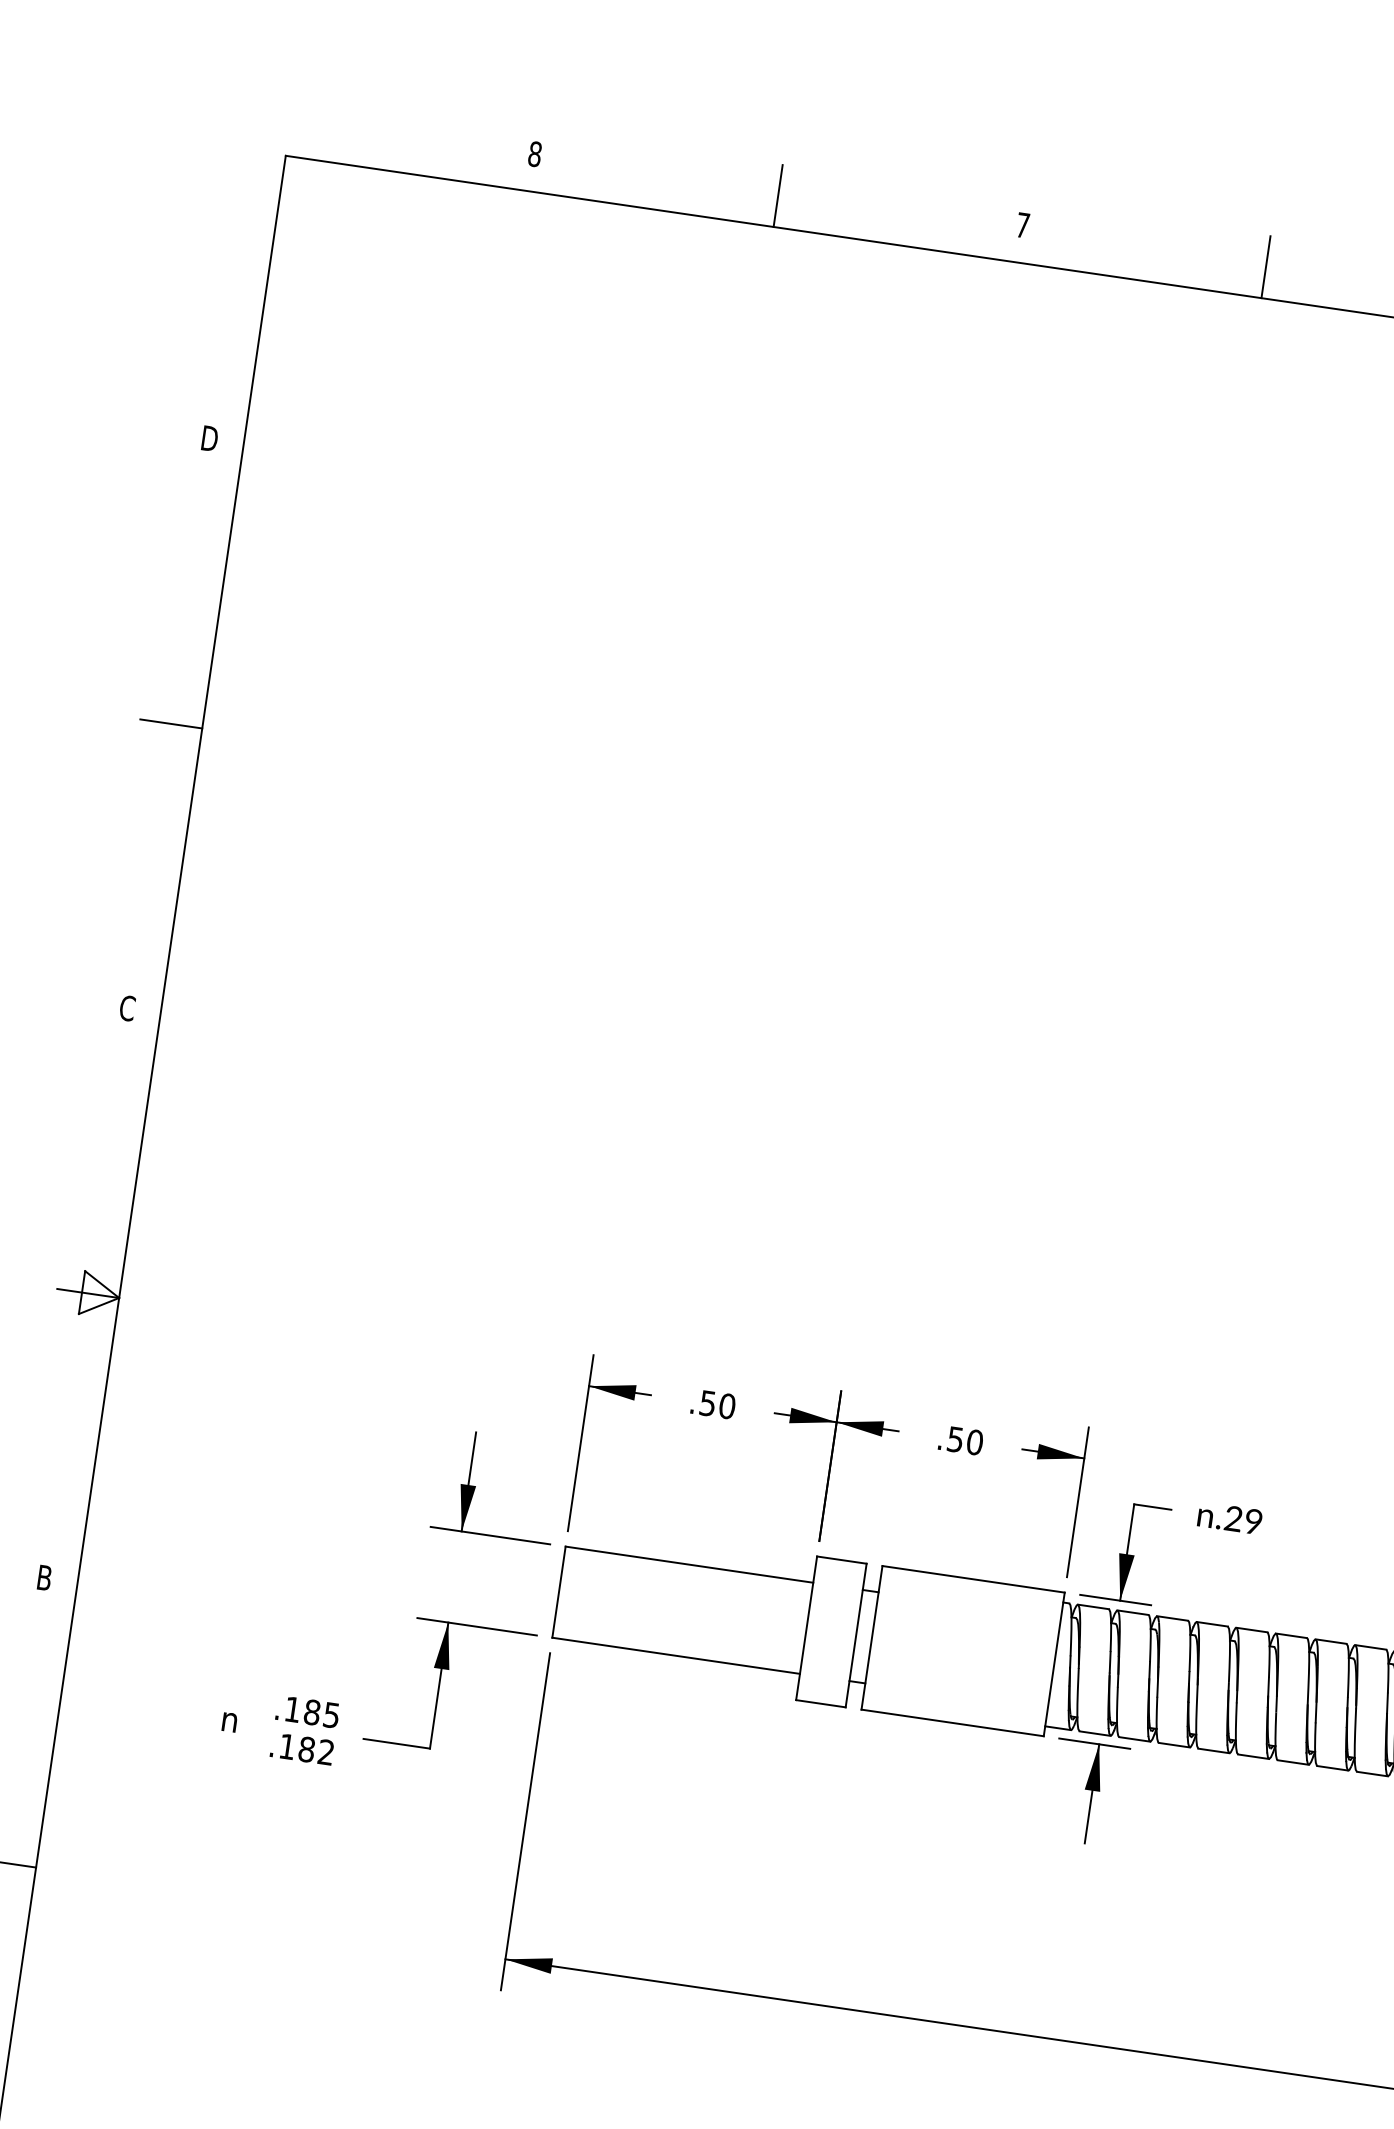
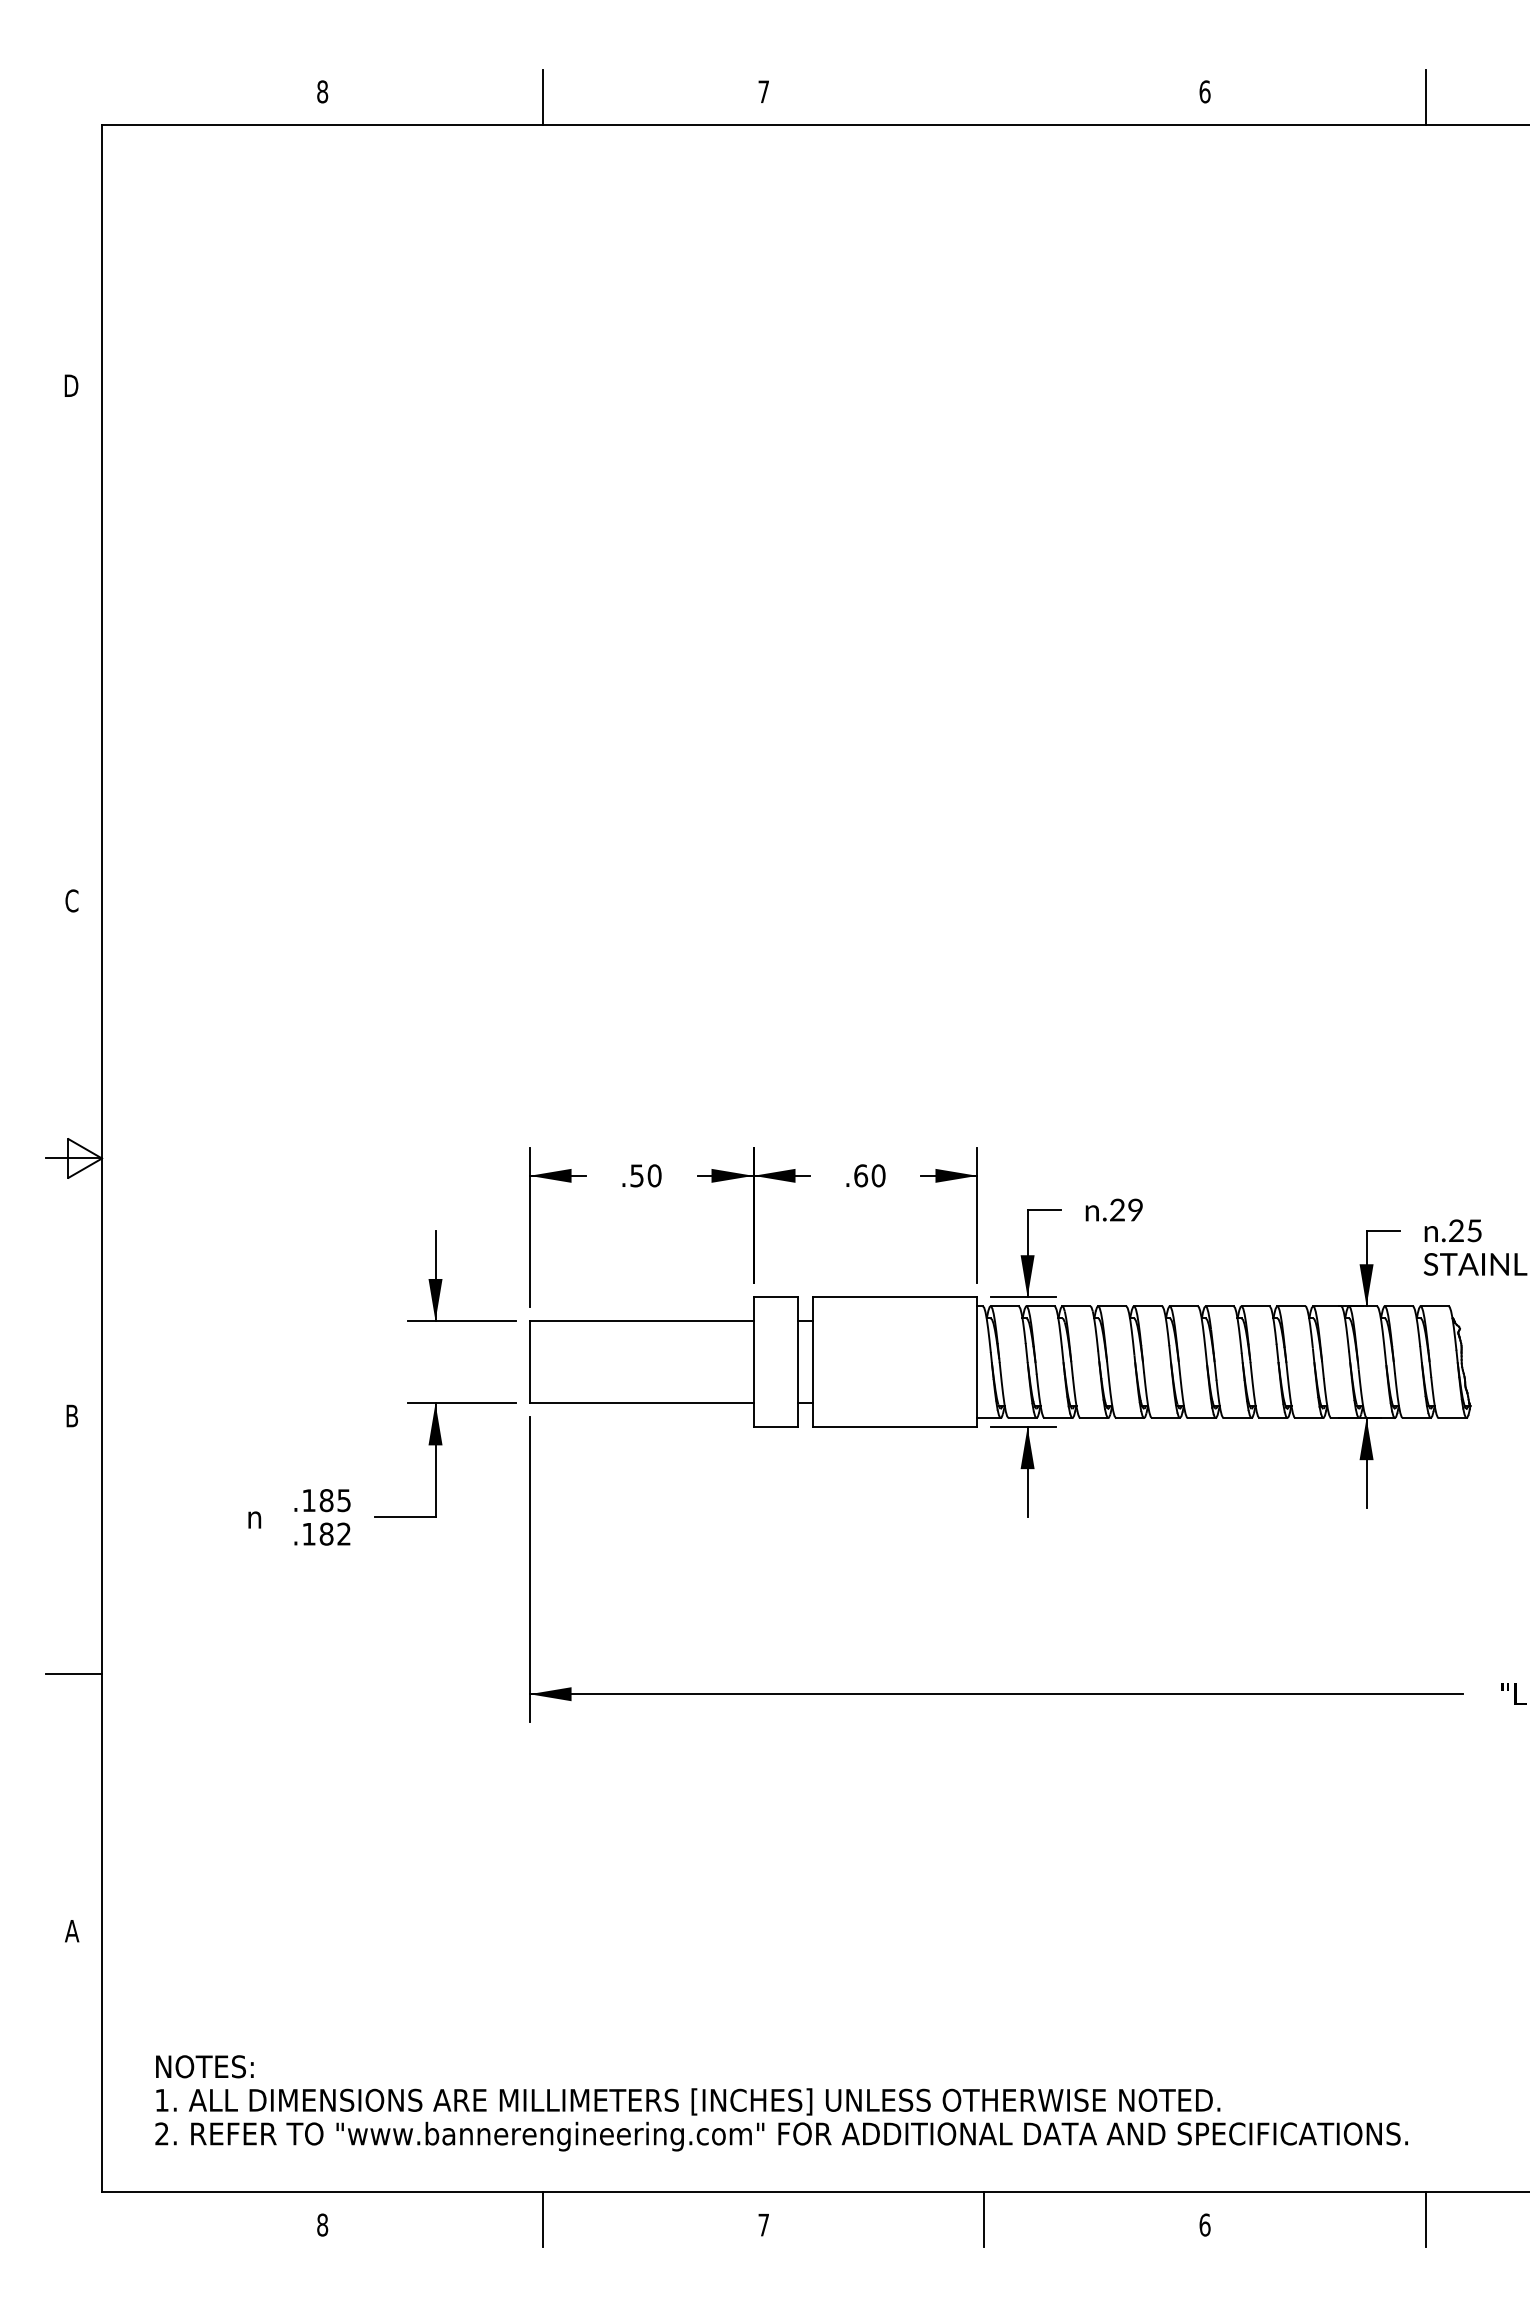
line: (1266, 267) -> (984, 97), removed
line: (171, 724) -> (74, 643), removed
text: (956, 1439) -> (861, 1175), .50 -> .60

